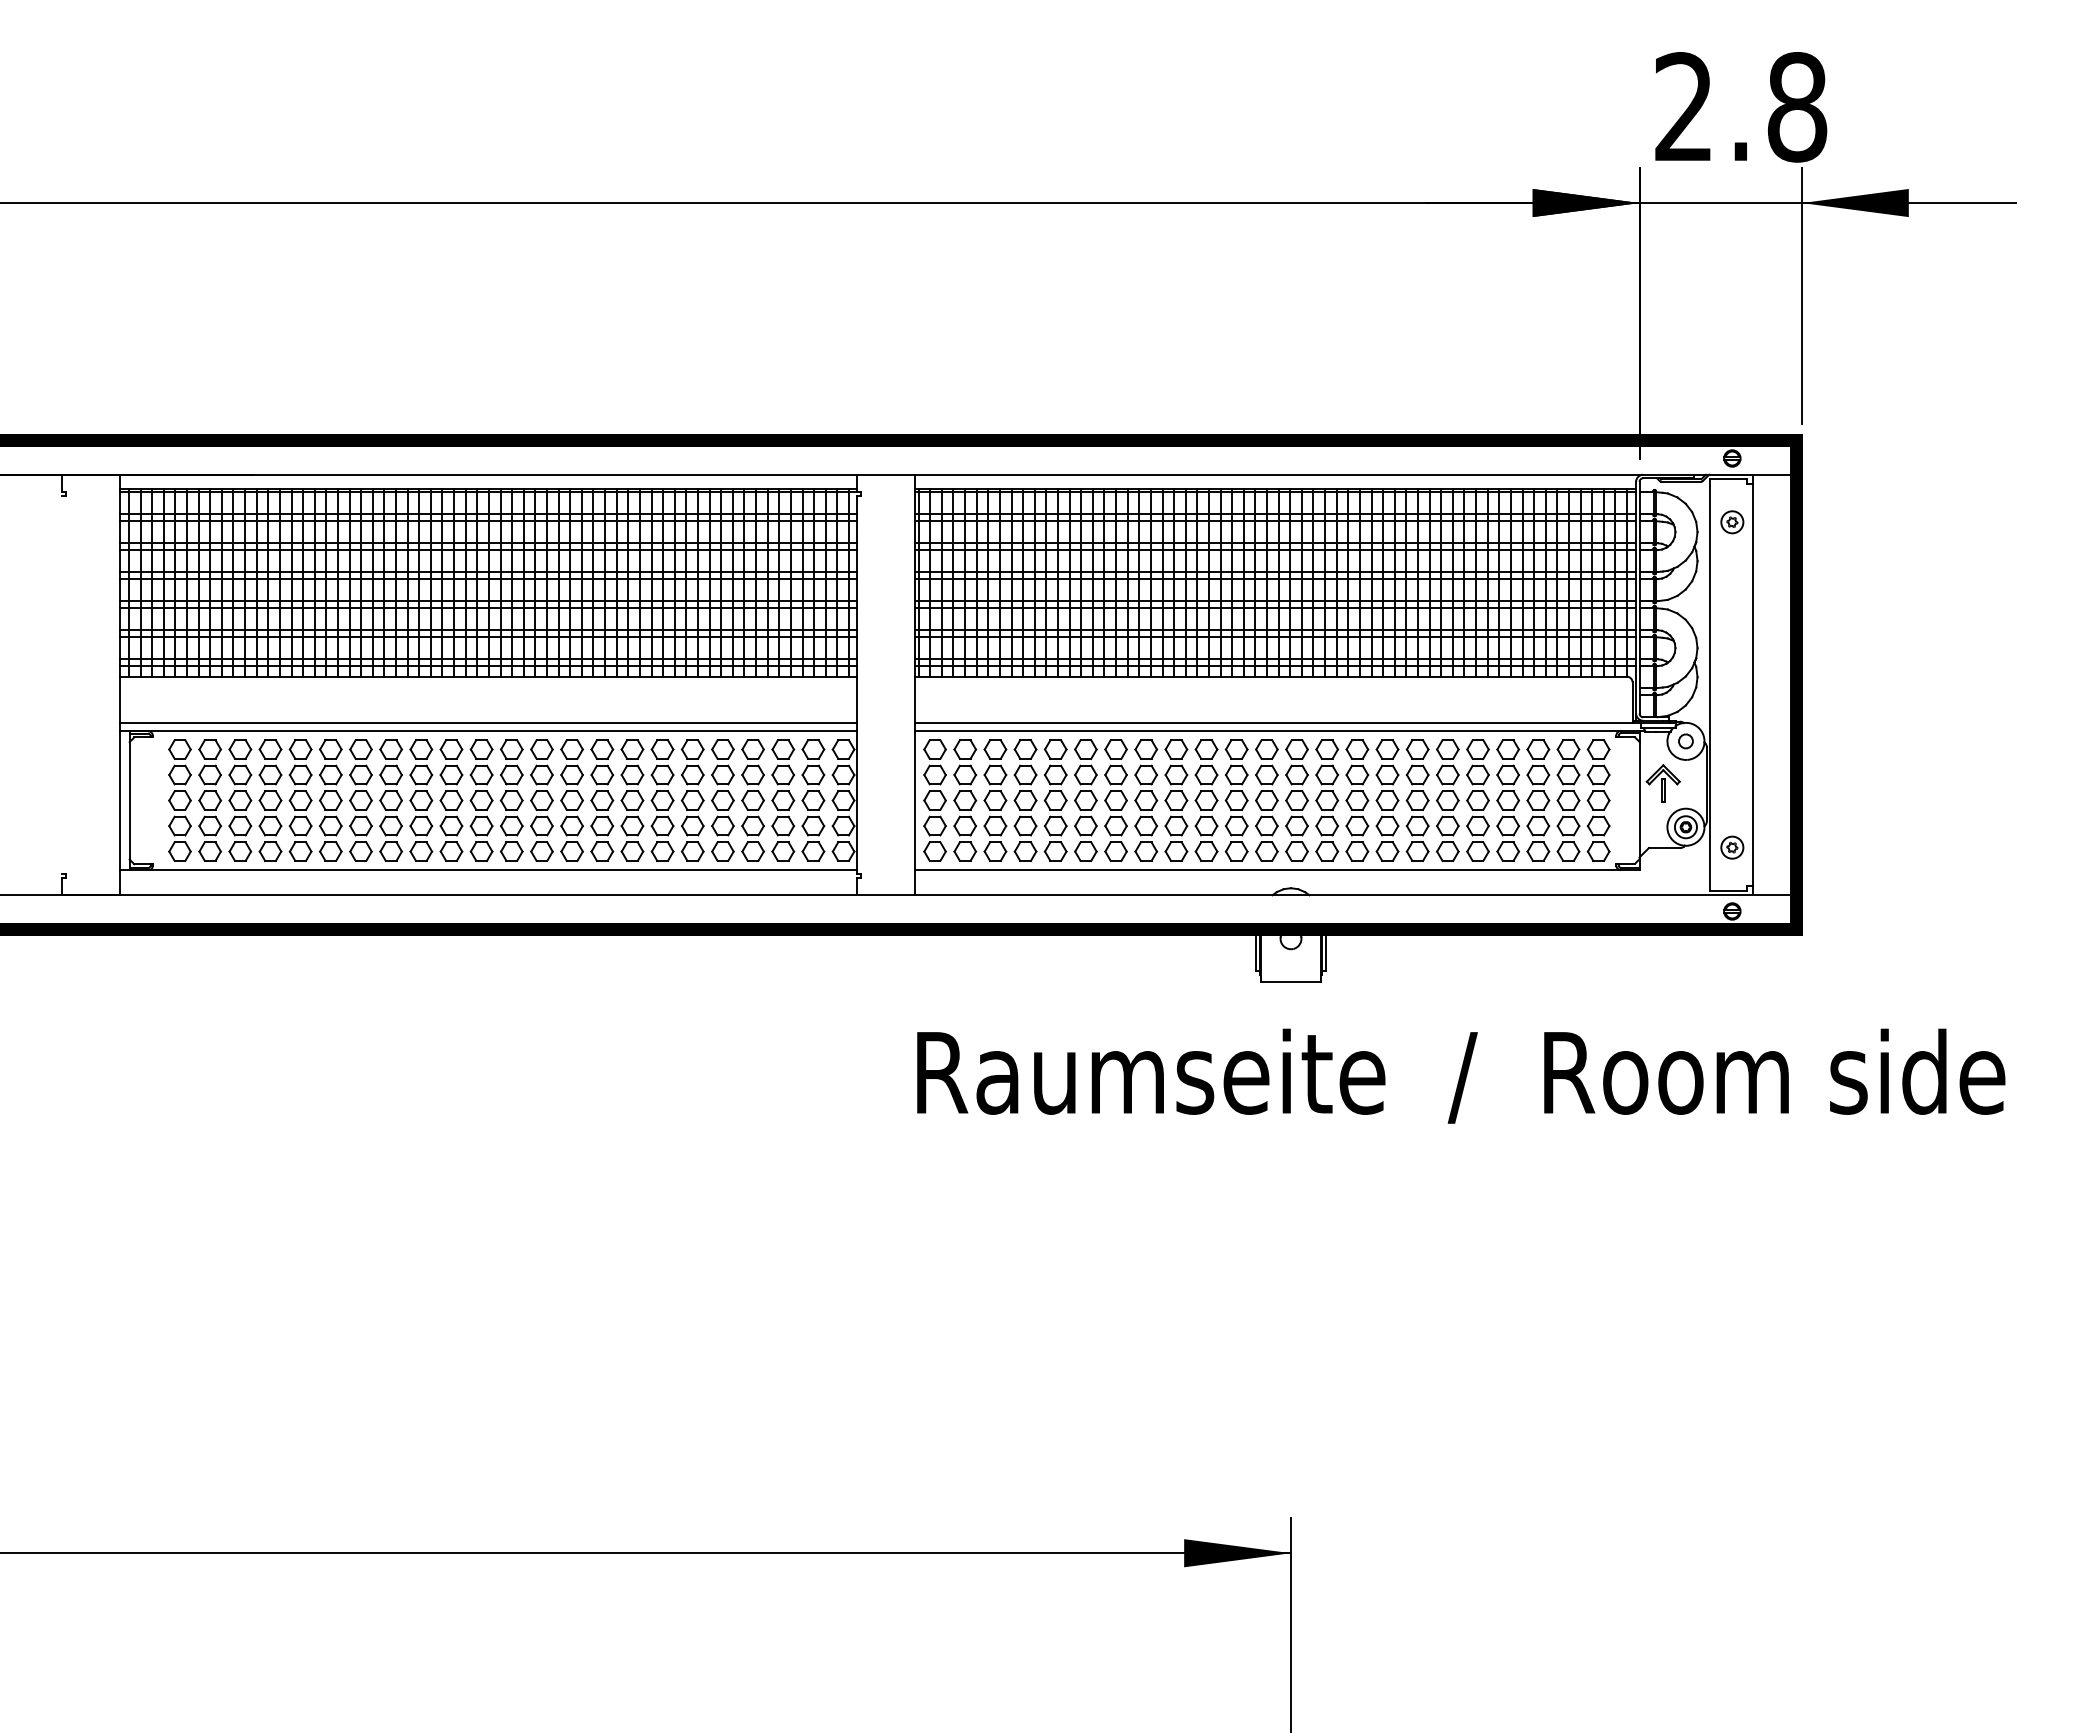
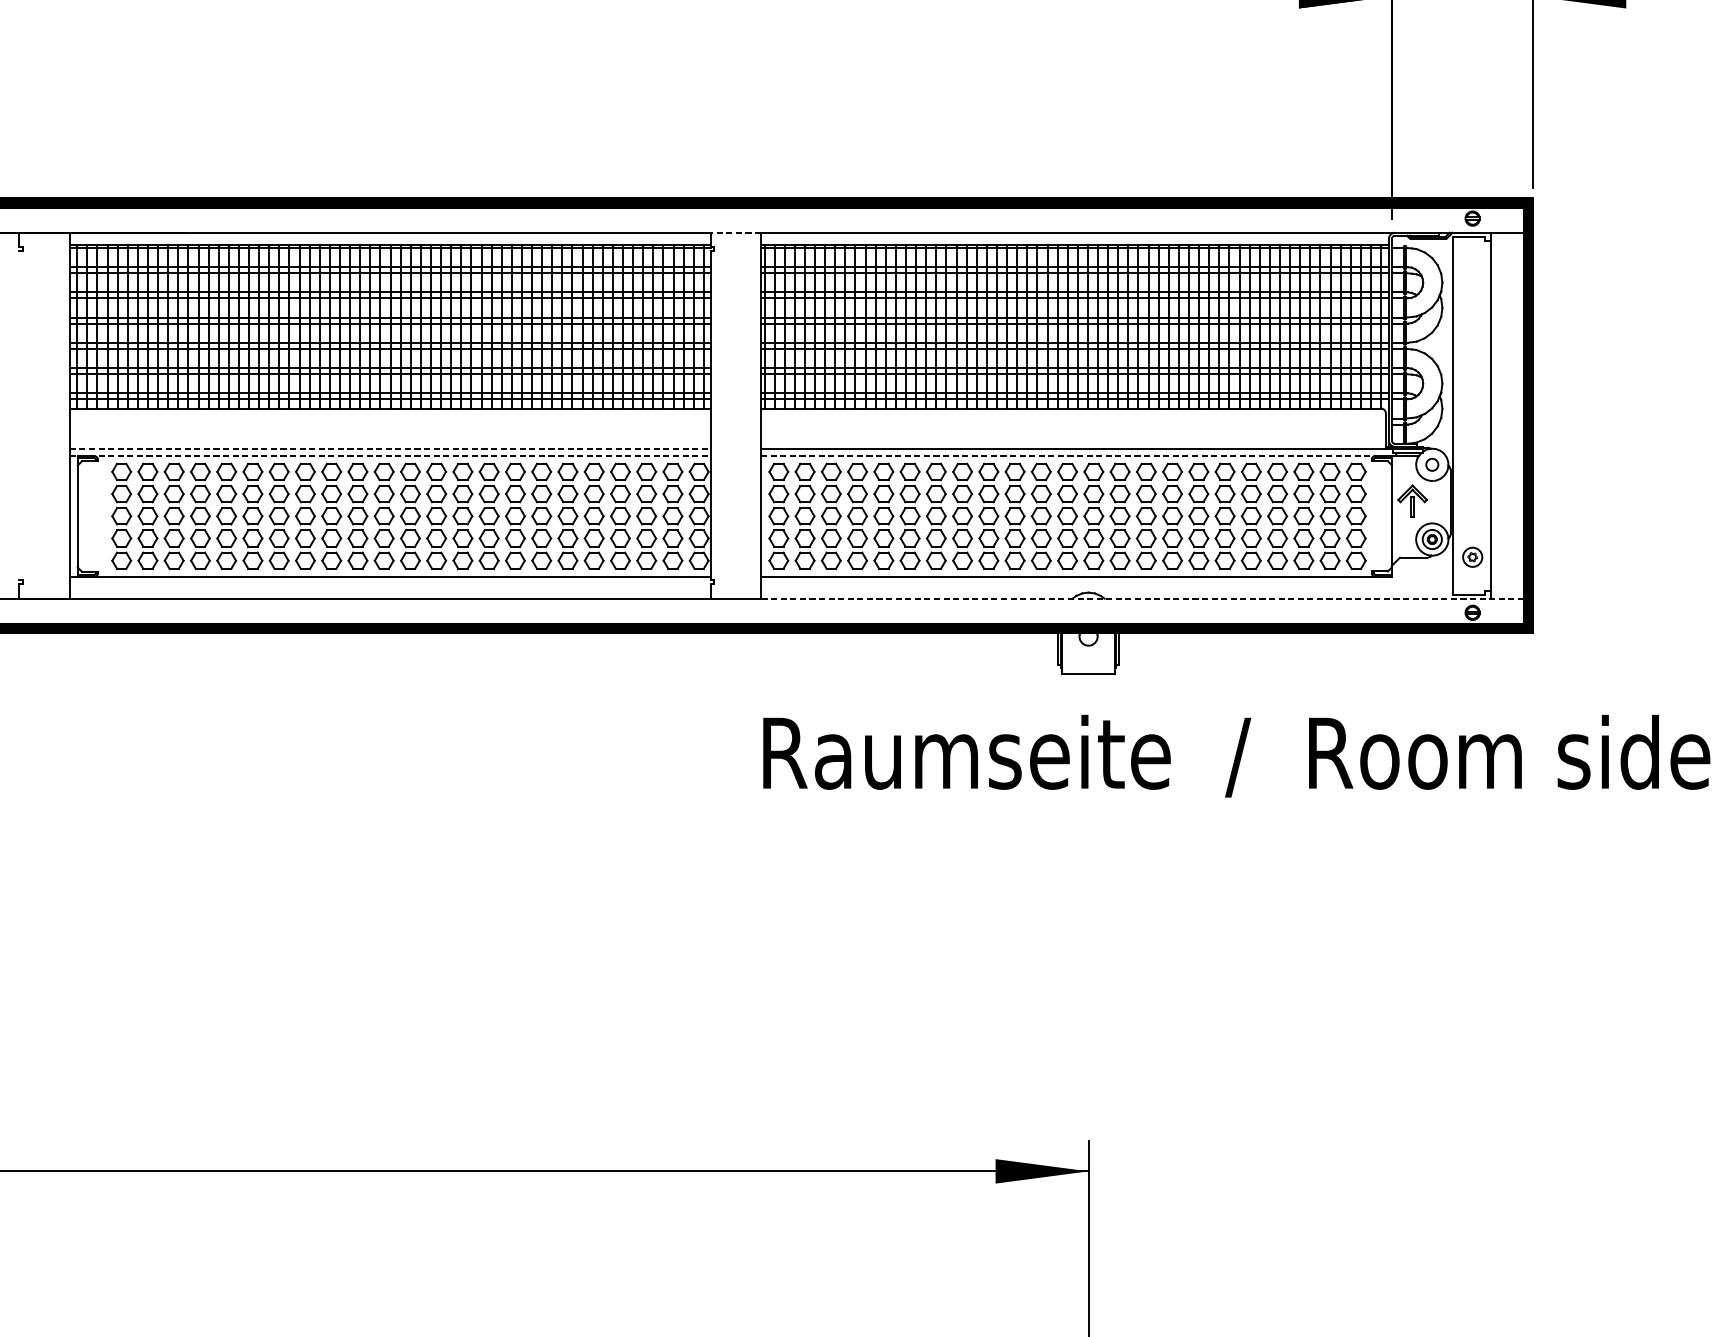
line: (885, 474) -> (735, 232), solid -> dashed
part: (1732, 522) -> (1472, 274), removed
line: (489, 723) -> (391, 449), solid -> dashed
line: (489, 730) -> (391, 455), solid -> dashed
line: (1268, 730) -> (1069, 455), solid -> dashed
line: (1352, 895) -> (1142, 598), solid -> dashed

